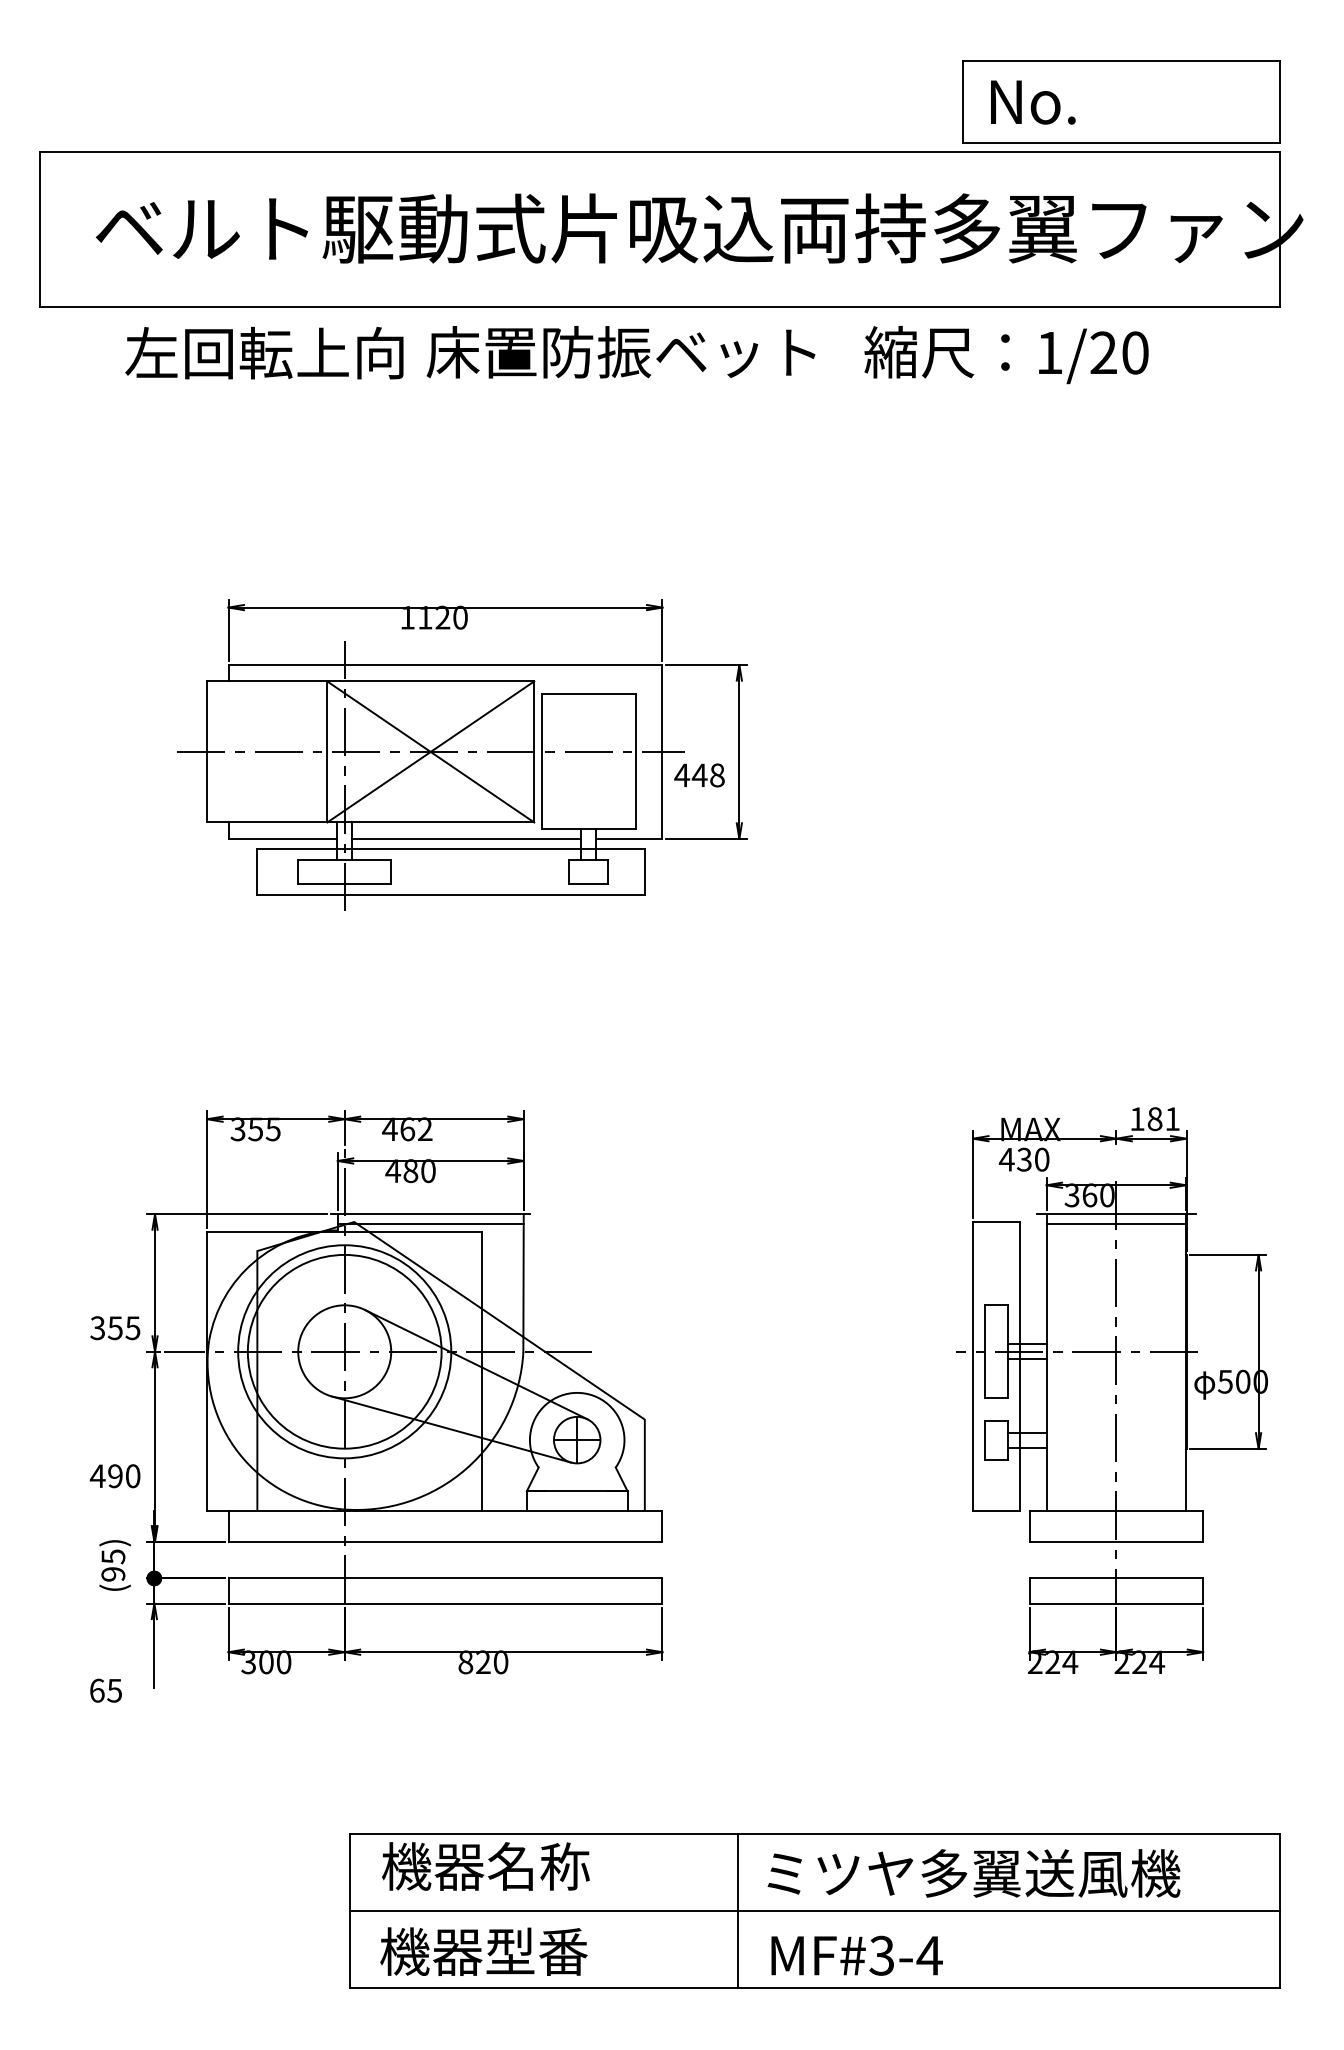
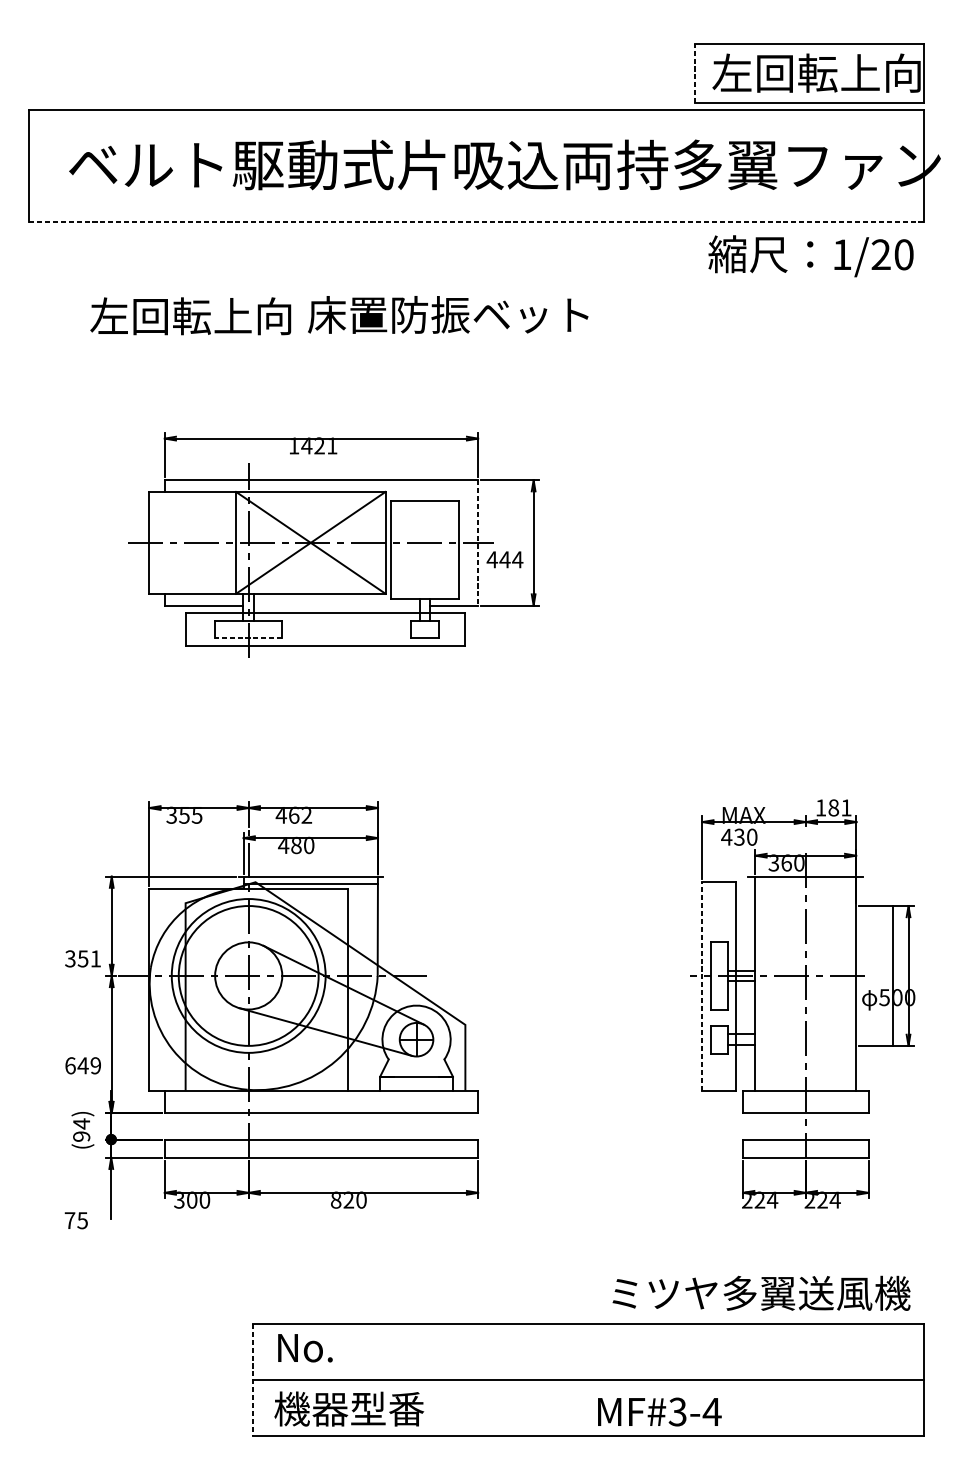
text: (1130, 101) -> (816, 73), No. -> 左回転上向
line: (962, 102) -> (694, 73), solid -> dashed
line: (660, 307) -> (476, 221), solid -> dashed
text: (620, 352) -> (447, 315), moved
text: (264, 353) -> (190, 316), moved
text: (1006, 354) -> (810, 255), moved
text: (442, 617) -> (319, 445), 1120 -> 1421
line: (662, 751) -> (478, 542), solid -> dashed
text: (717, 775) -> (517, 559), 448 -> 444
line: (466, 838) -> (336, 605), removed
line: (344, 883) -> (248, 637), solid -> dashed
line: (1116, 1223) -> (805, 883), removed
text: (132, 1328) -> (95, 959), 355 -> 351
line: (1186, 1351) -> (893, 975), moved
line: (973, 1365) -> (702, 985), solid -> dashed
text: (114, 1476) -> (82, 1065), 490 -> 649
text: (113, 1556) -> (81, 1123), (95) -> (94)
text: (97, 1690) -> (70, 1220), 65 -> 75
text: (485, 1866) -> (350, 1347), 機器名称 -> No.
text: (973, 1873) -> (761, 1293), moved
line: (737, 1910) -> (532, 1379), removed
line: (350, 1911) -> (252, 1380), solid -> dashed
text: (856, 1955) -> (659, 1411), moved

